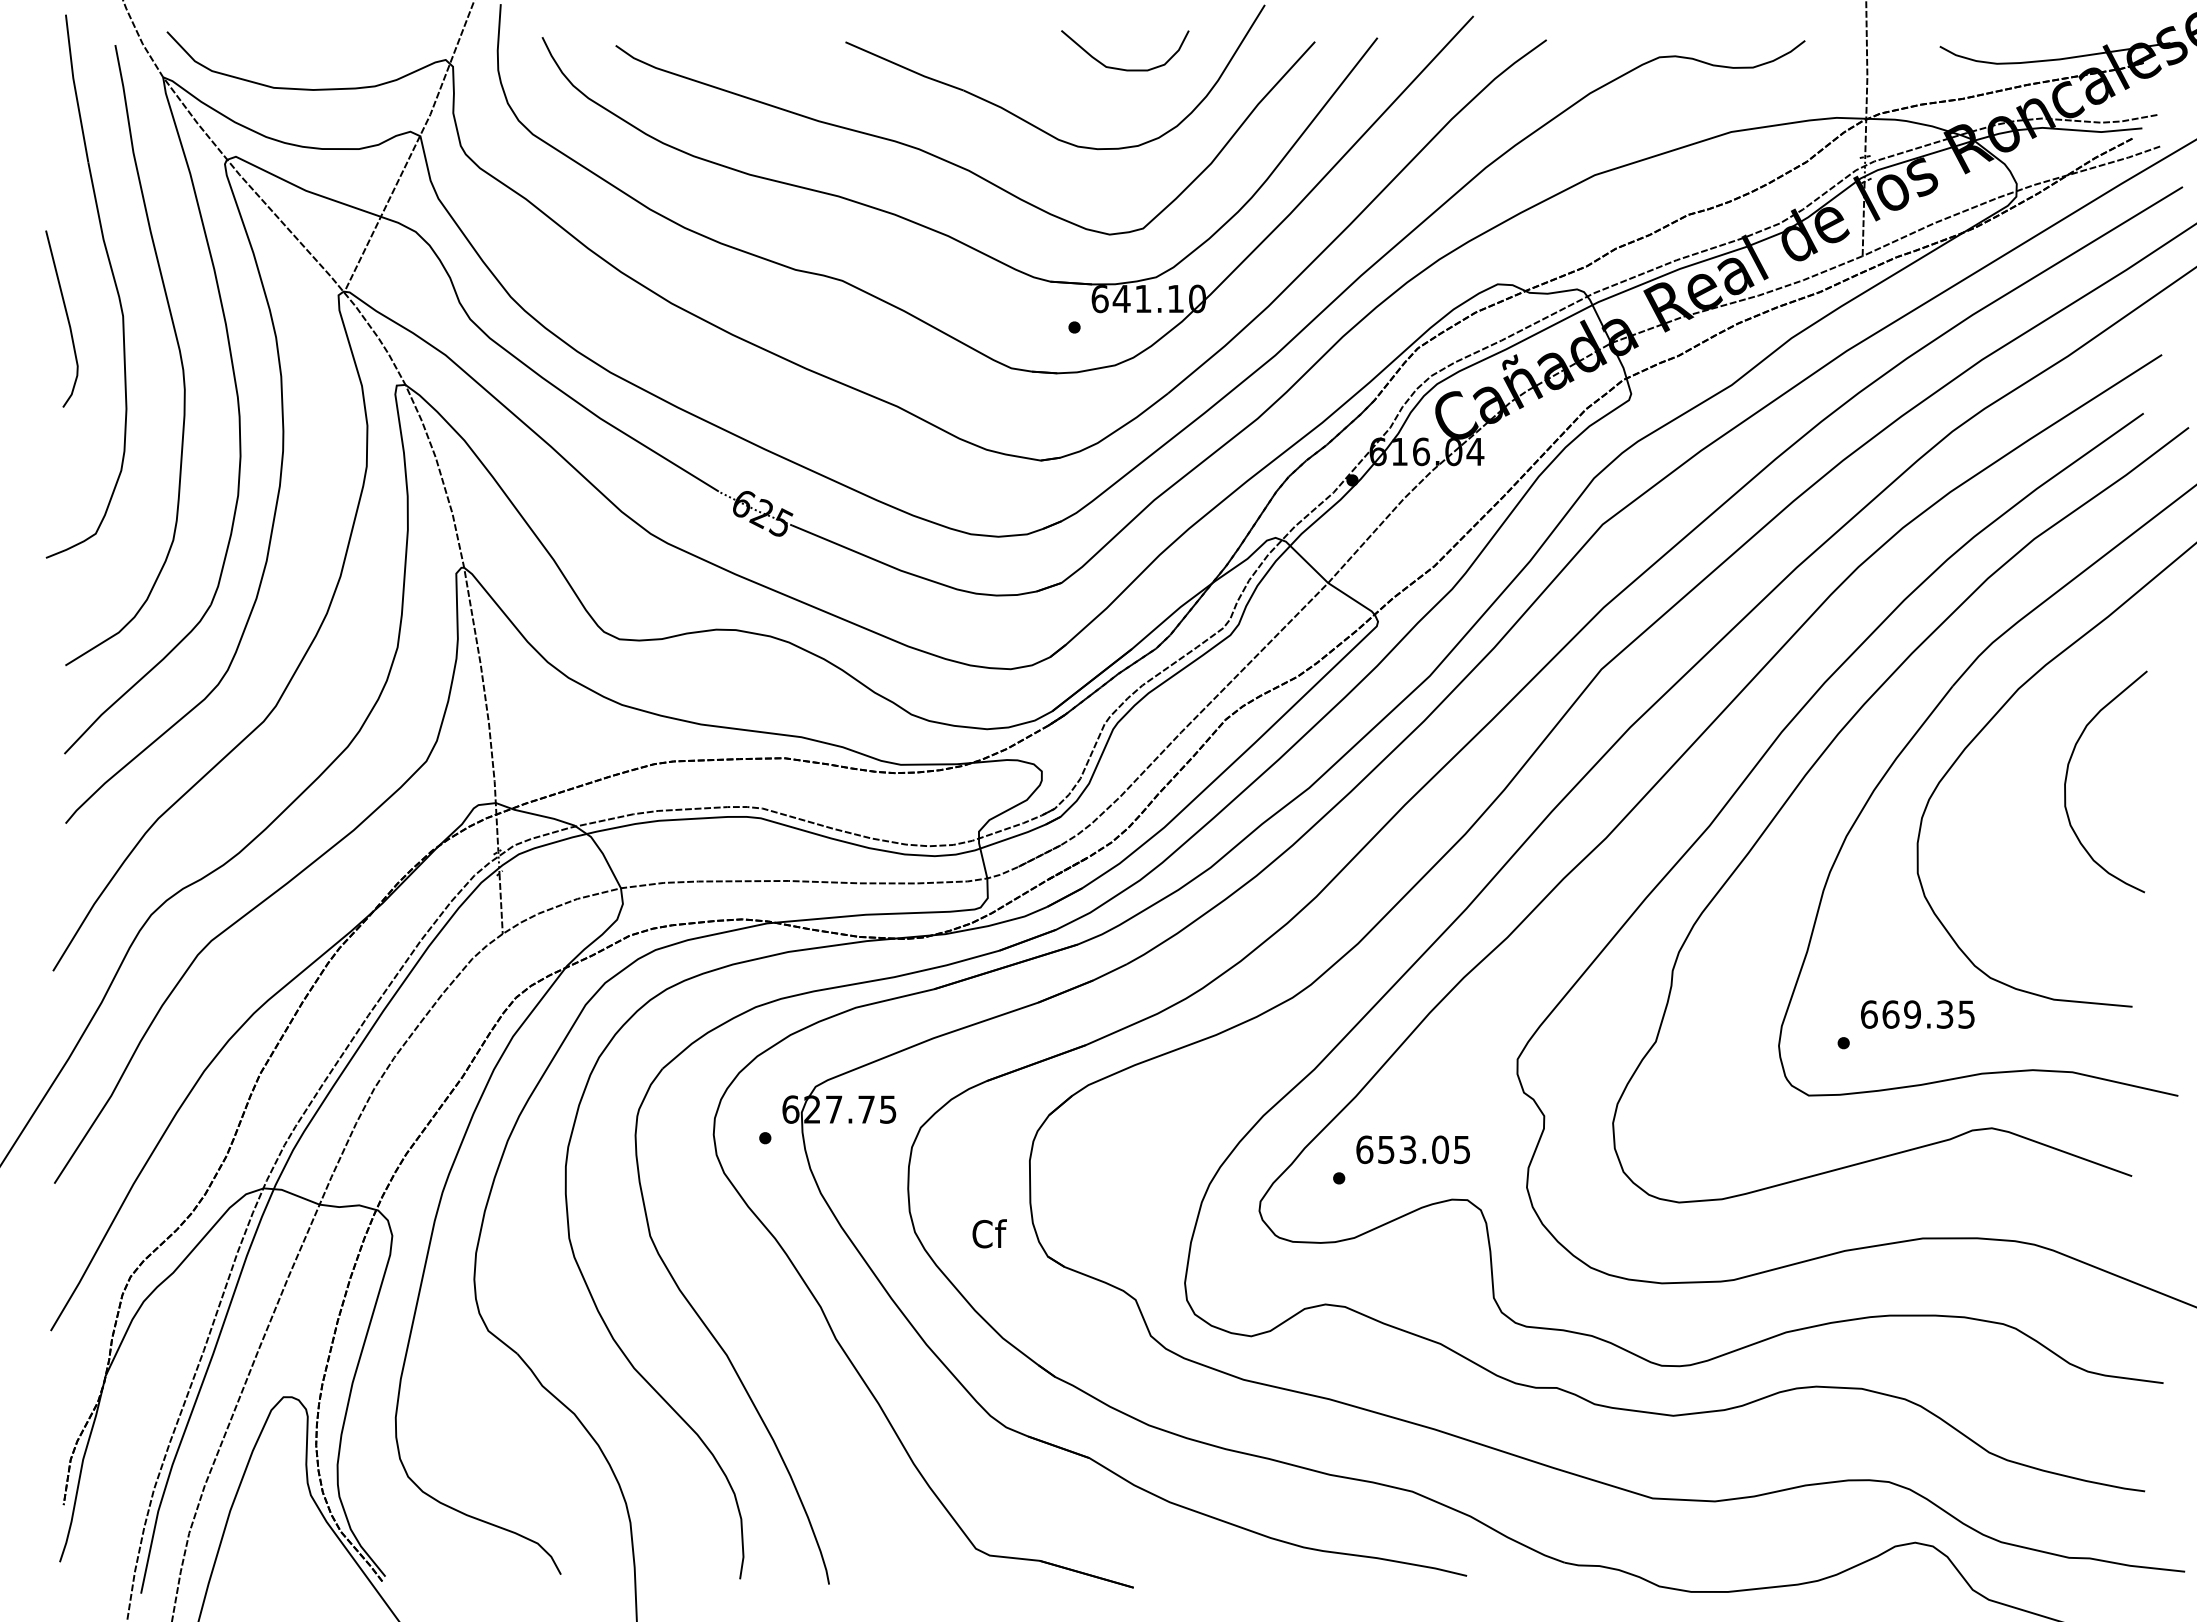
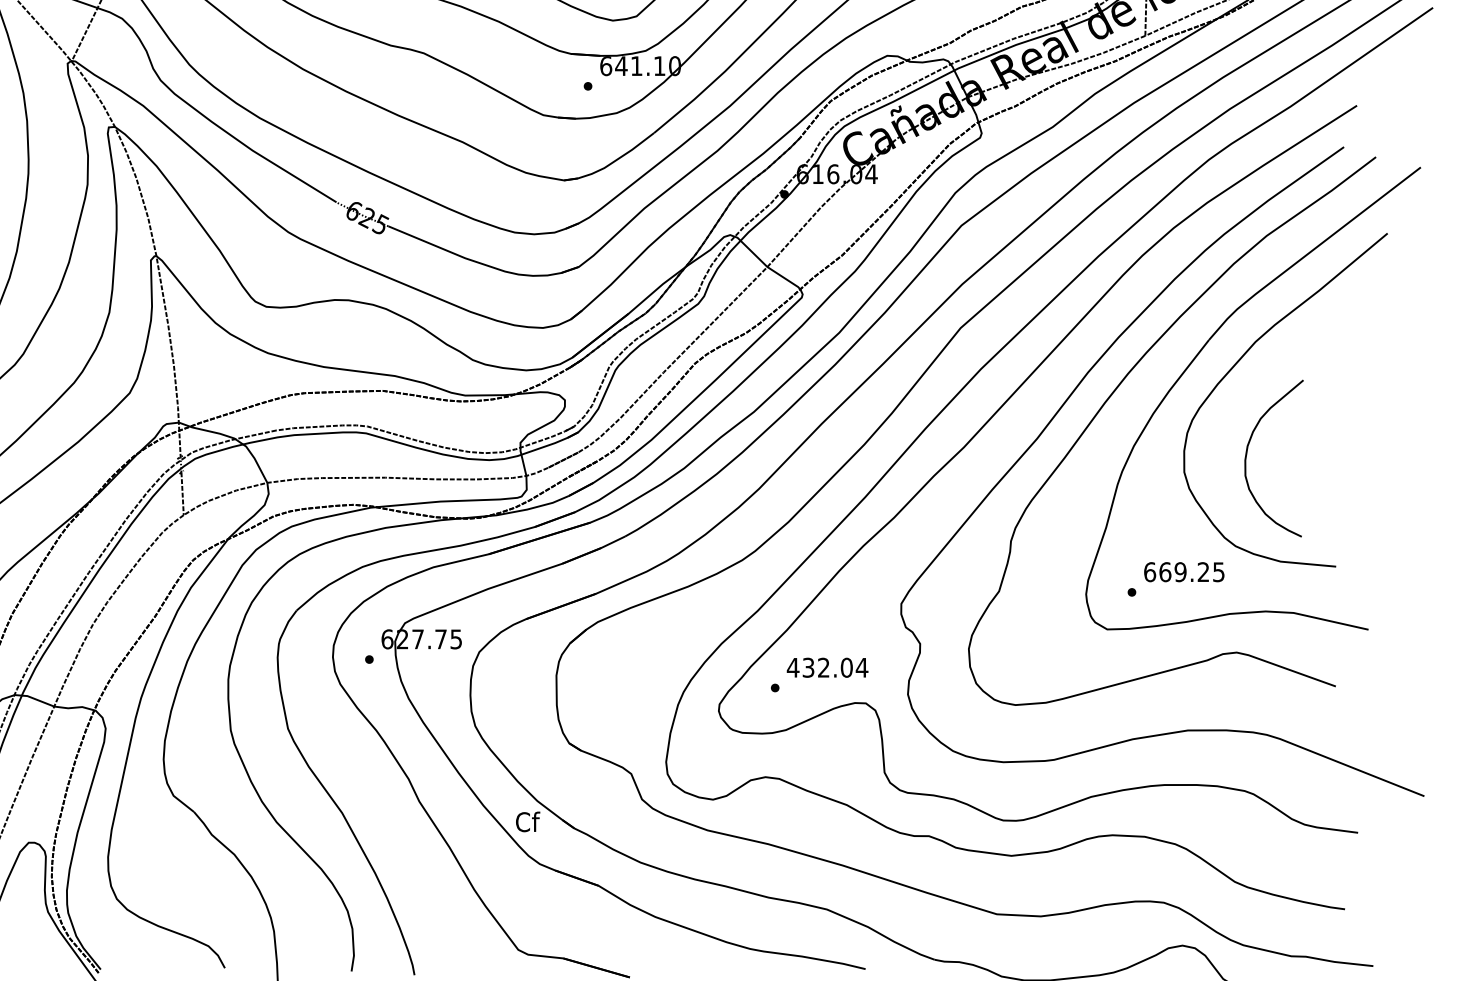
curve: (2067, 777) -> (1247, 455), moved
text: (1944, 1014) -> (1203, 572), 669.35 -> 669.25
text: (1413, 1149) -> (827, 667), 653.05 -> 432.04
text: (989, 1233) -> (527, 821), moved

